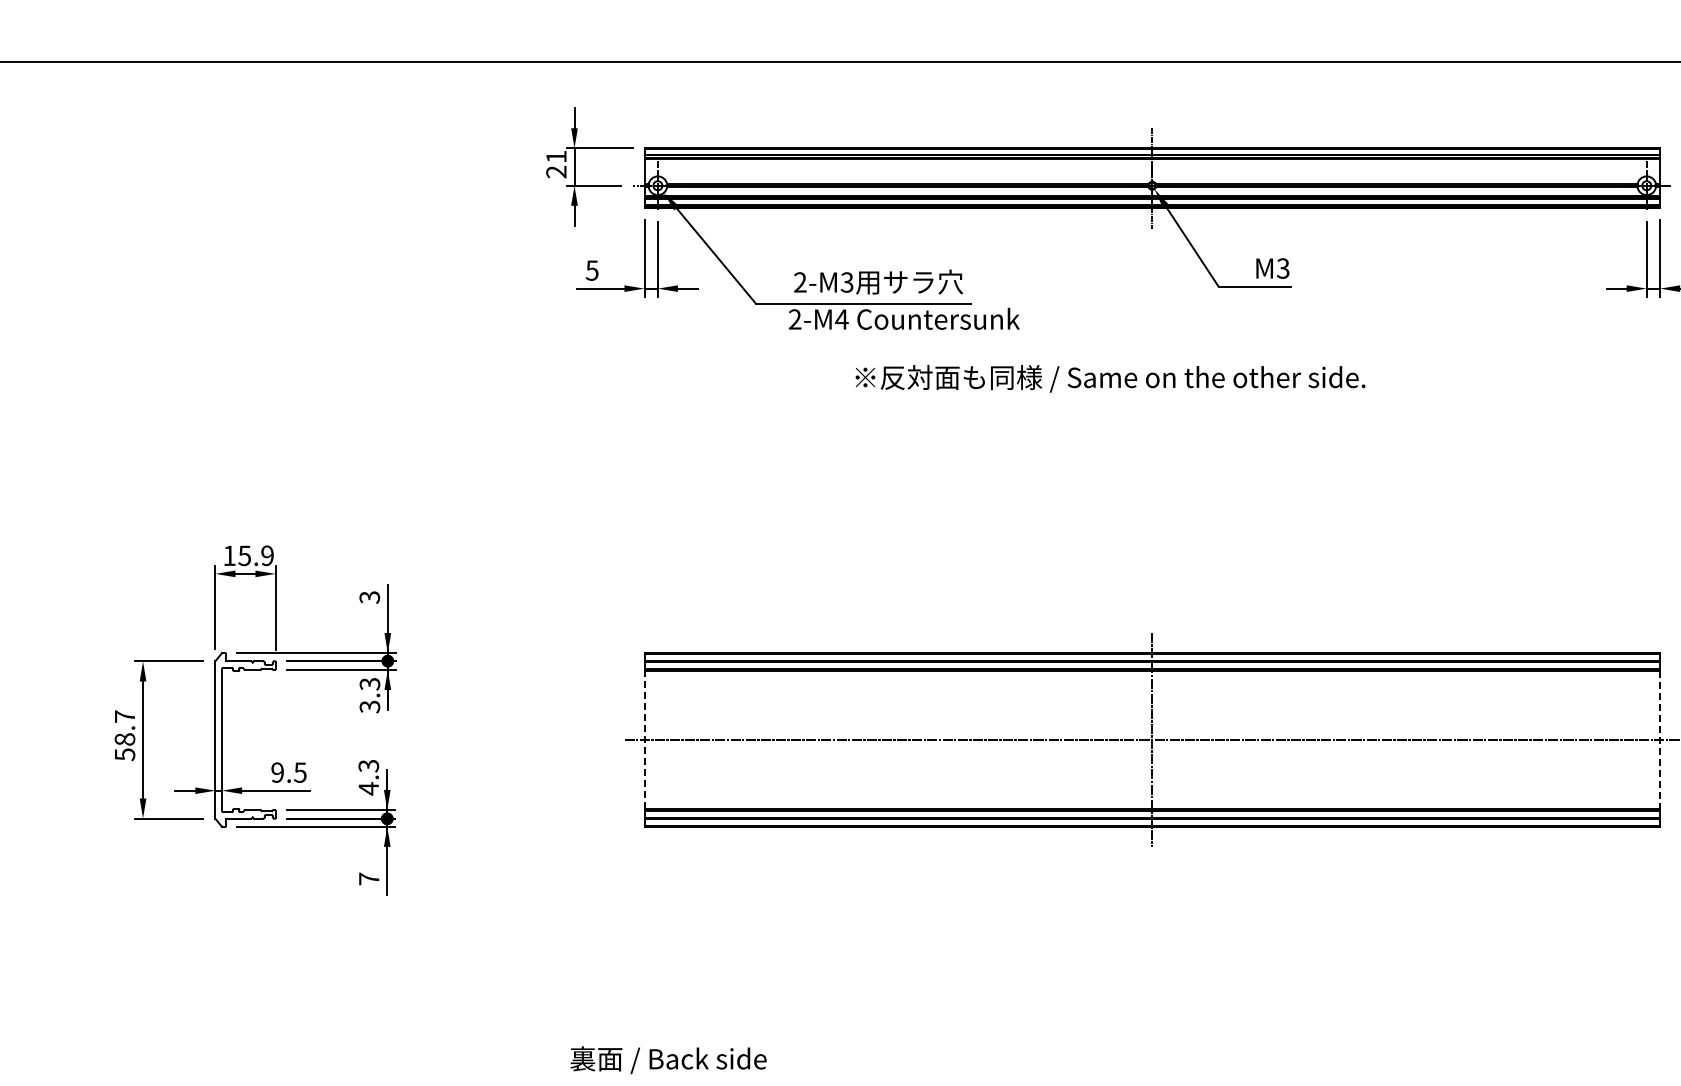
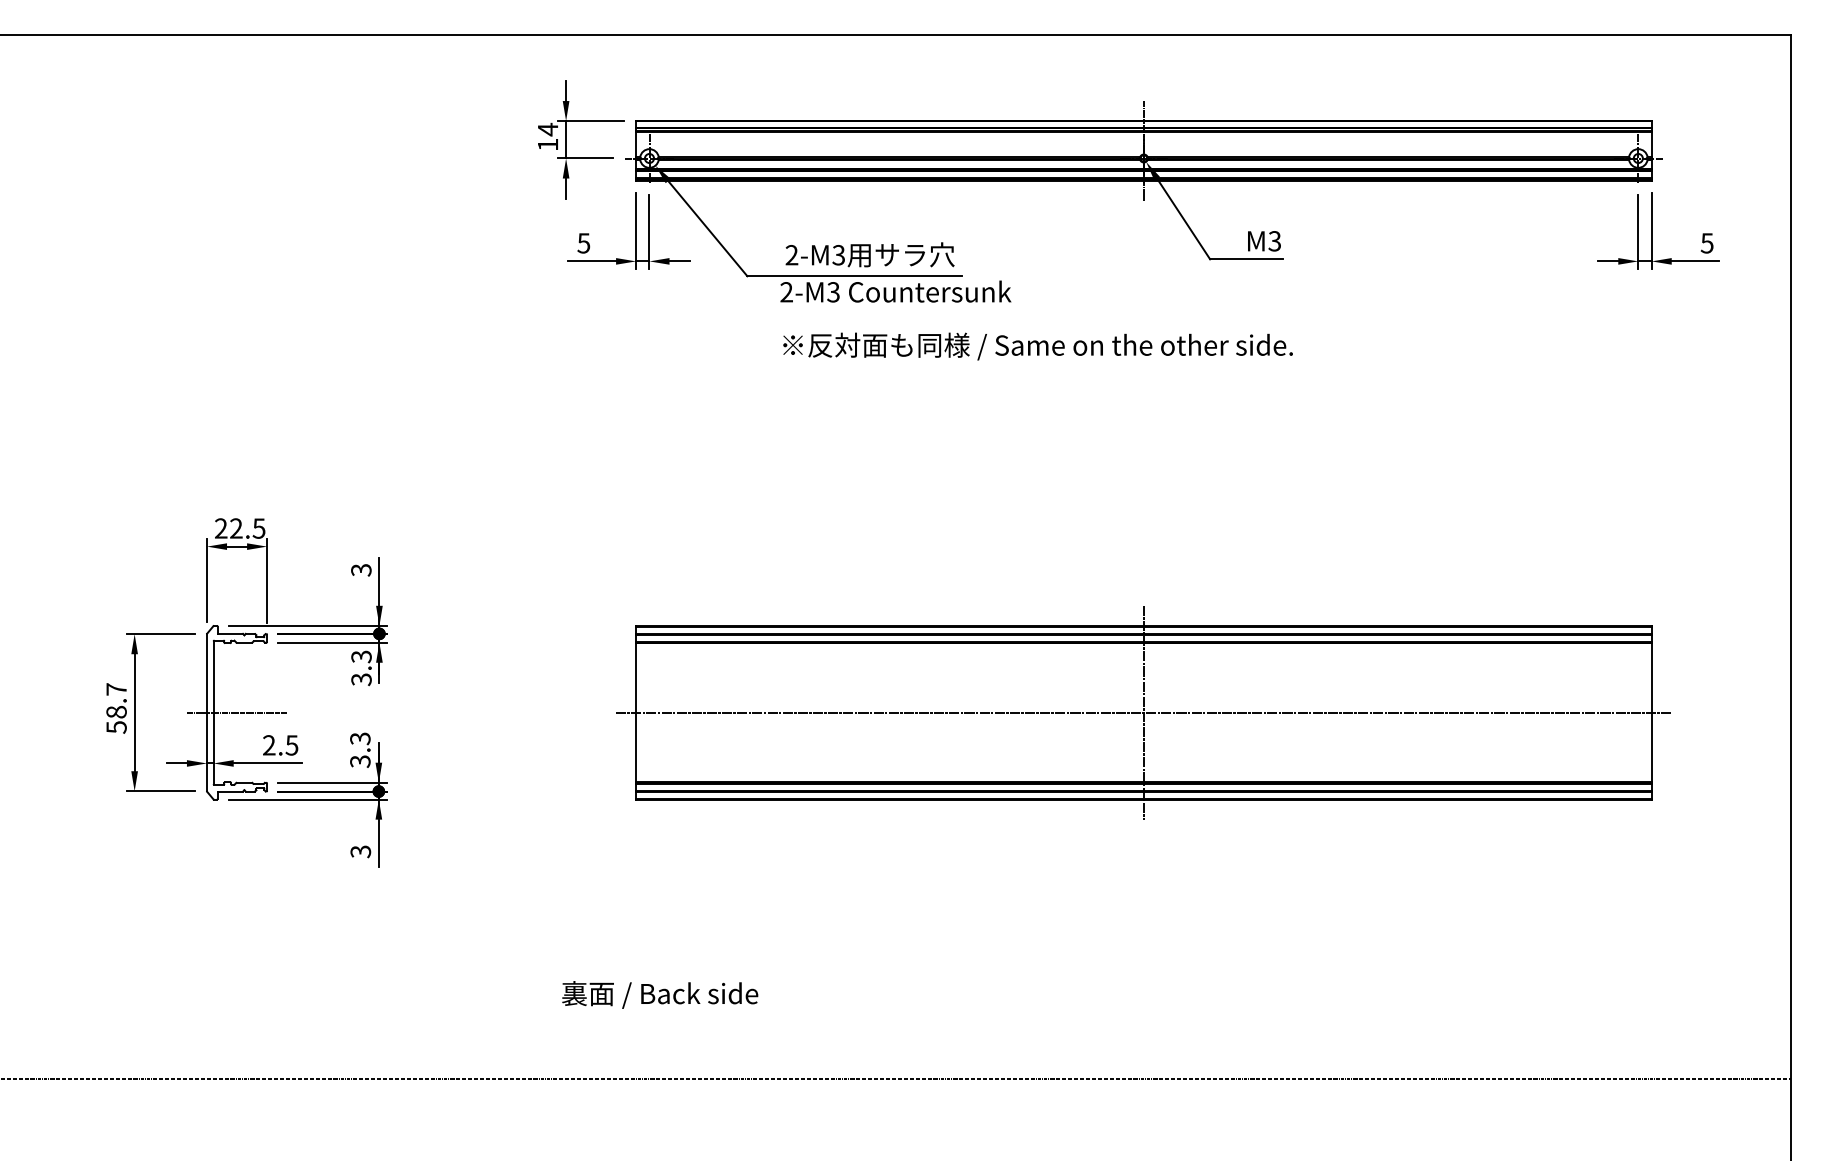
text: (555, 163) -> (547, 136), 21 -> 14
text: (841, 319) -> (833, 292), 2-M4 -> 2-M3
text: (1109, 378) -> (1037, 346), moved
text: (248, 555) -> (240, 528), 15.9 -> 22.5
line: (244, 739) -> (236, 712), added
line: (644, 739) -> (636, 712), dashed -> solid
line: (1659, 740) -> (1651, 713), dashed -> solid
text: (277, 772) -> (269, 745), 9.5 -> 2.5
text: (368, 788) -> (360, 761), 4.3 -> 3.3
text: (368, 878) -> (360, 851), 7 -> 3
text: (668, 1059) -> (660, 994), moved

